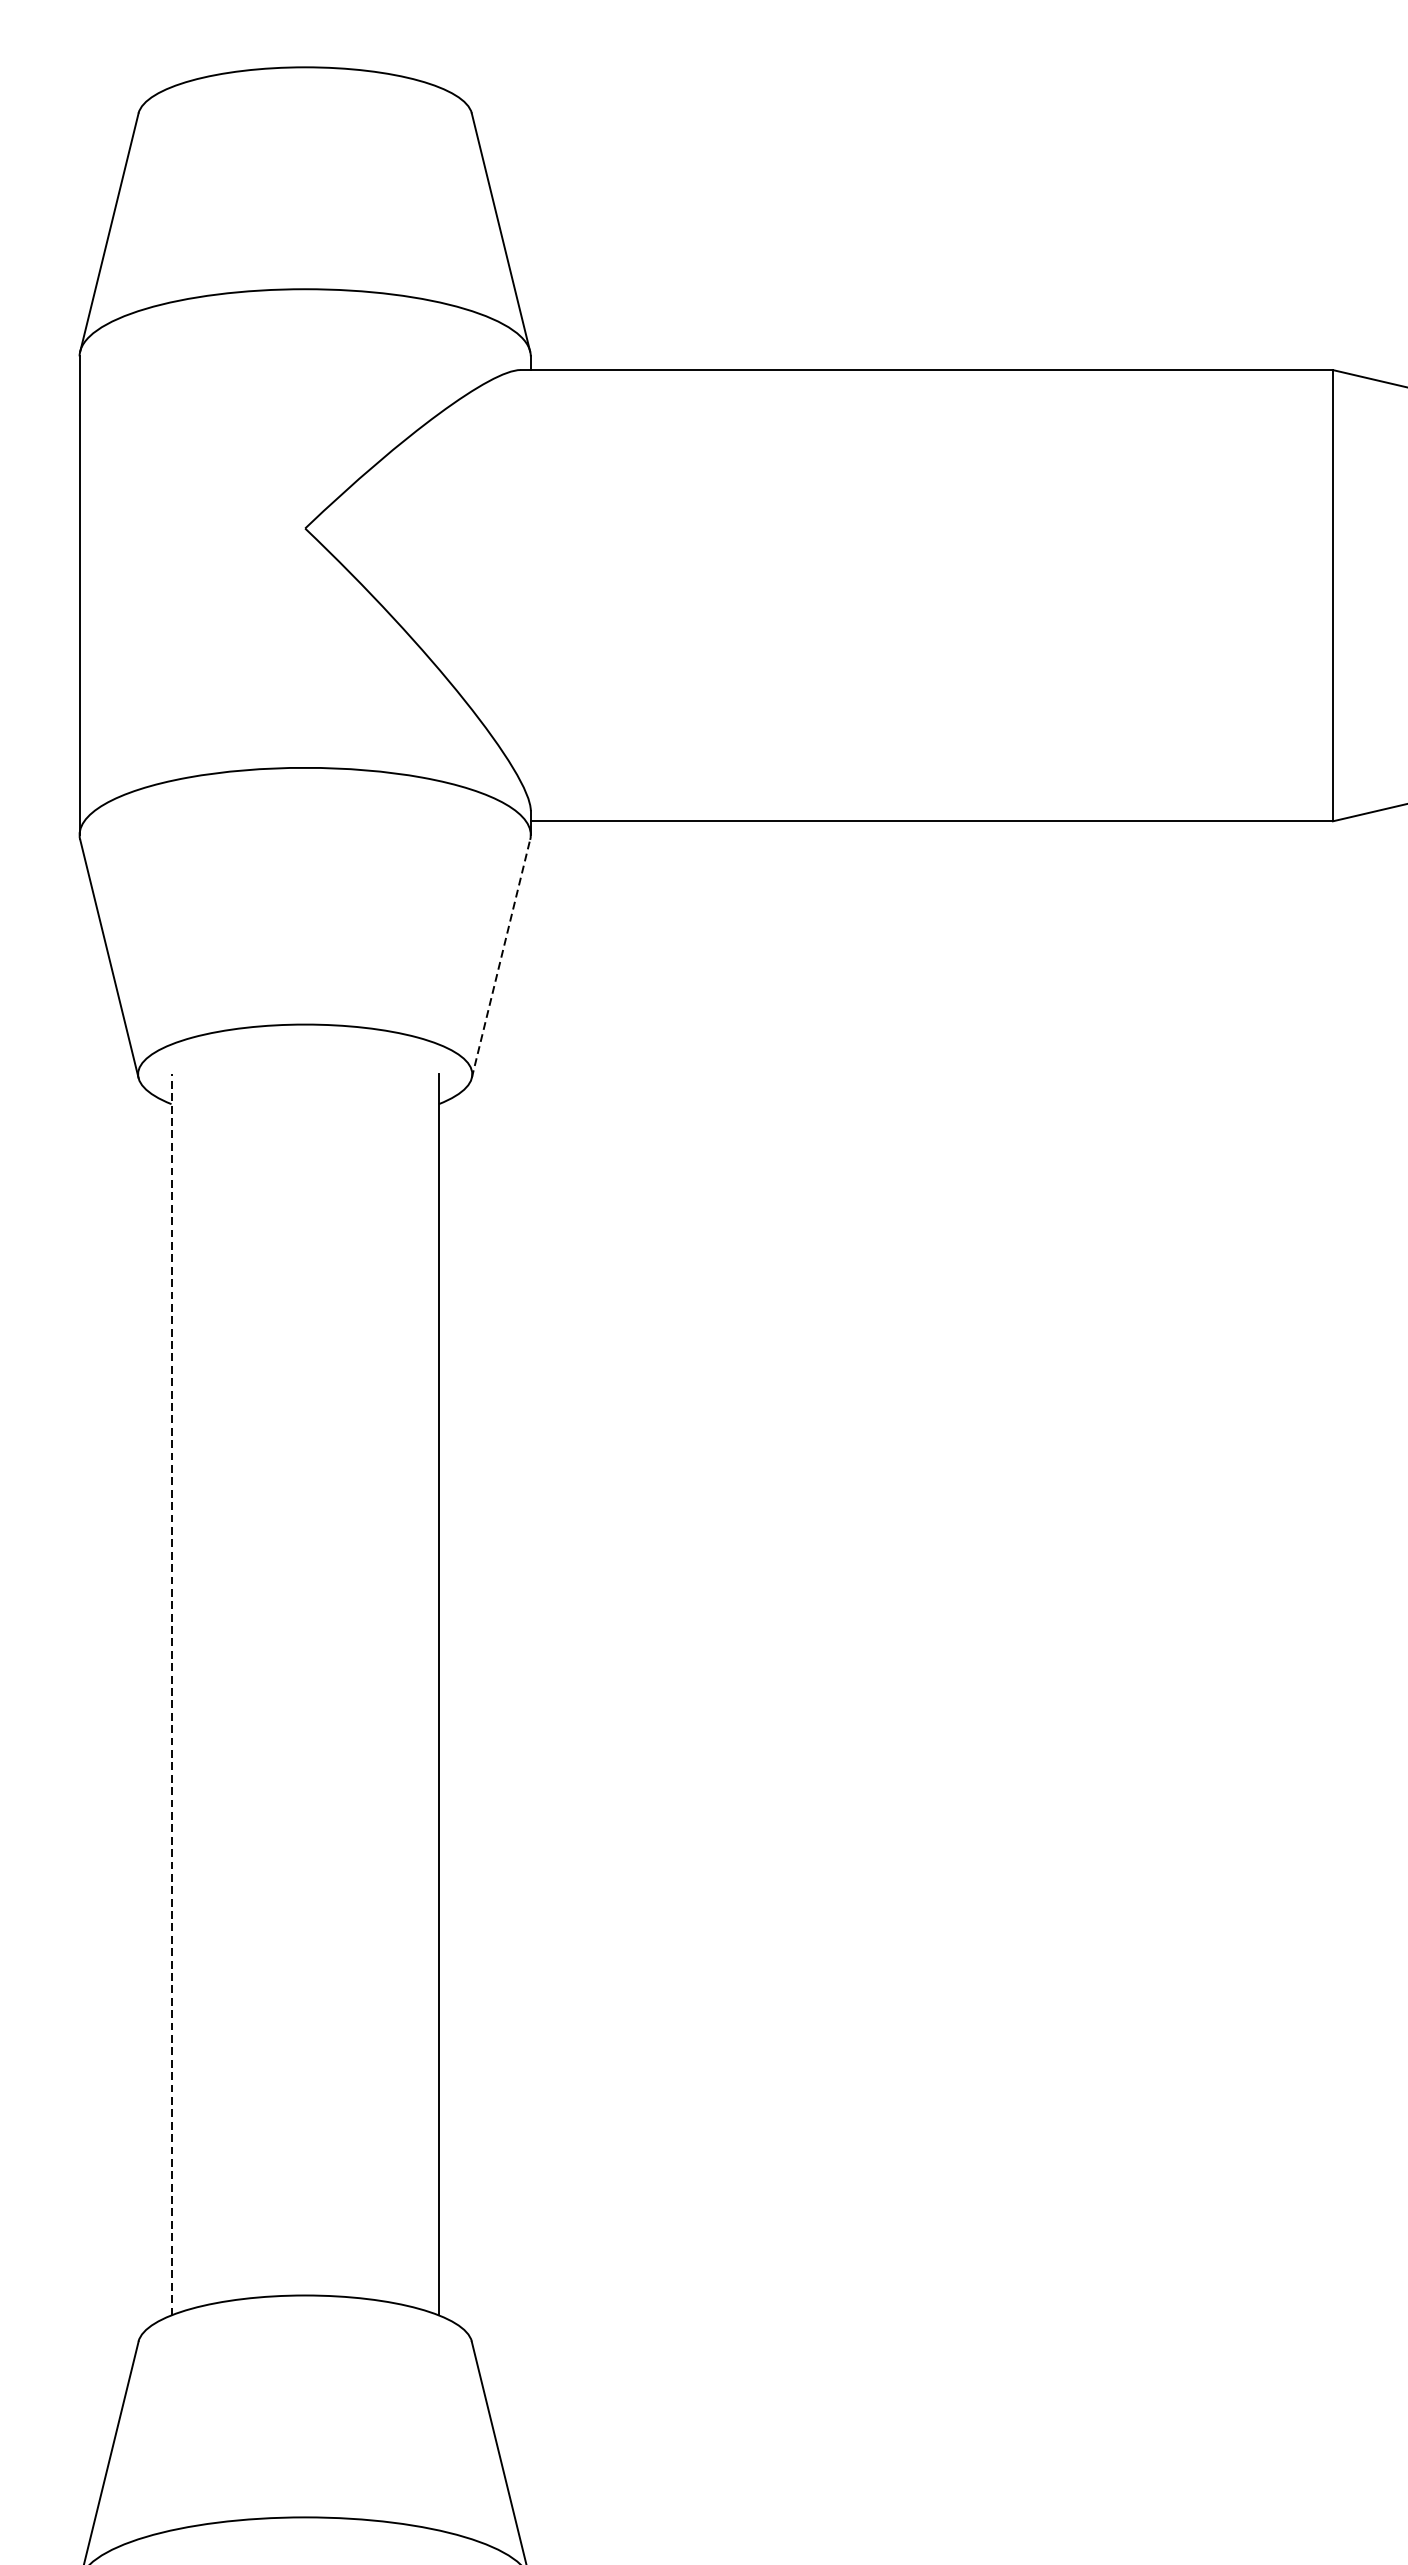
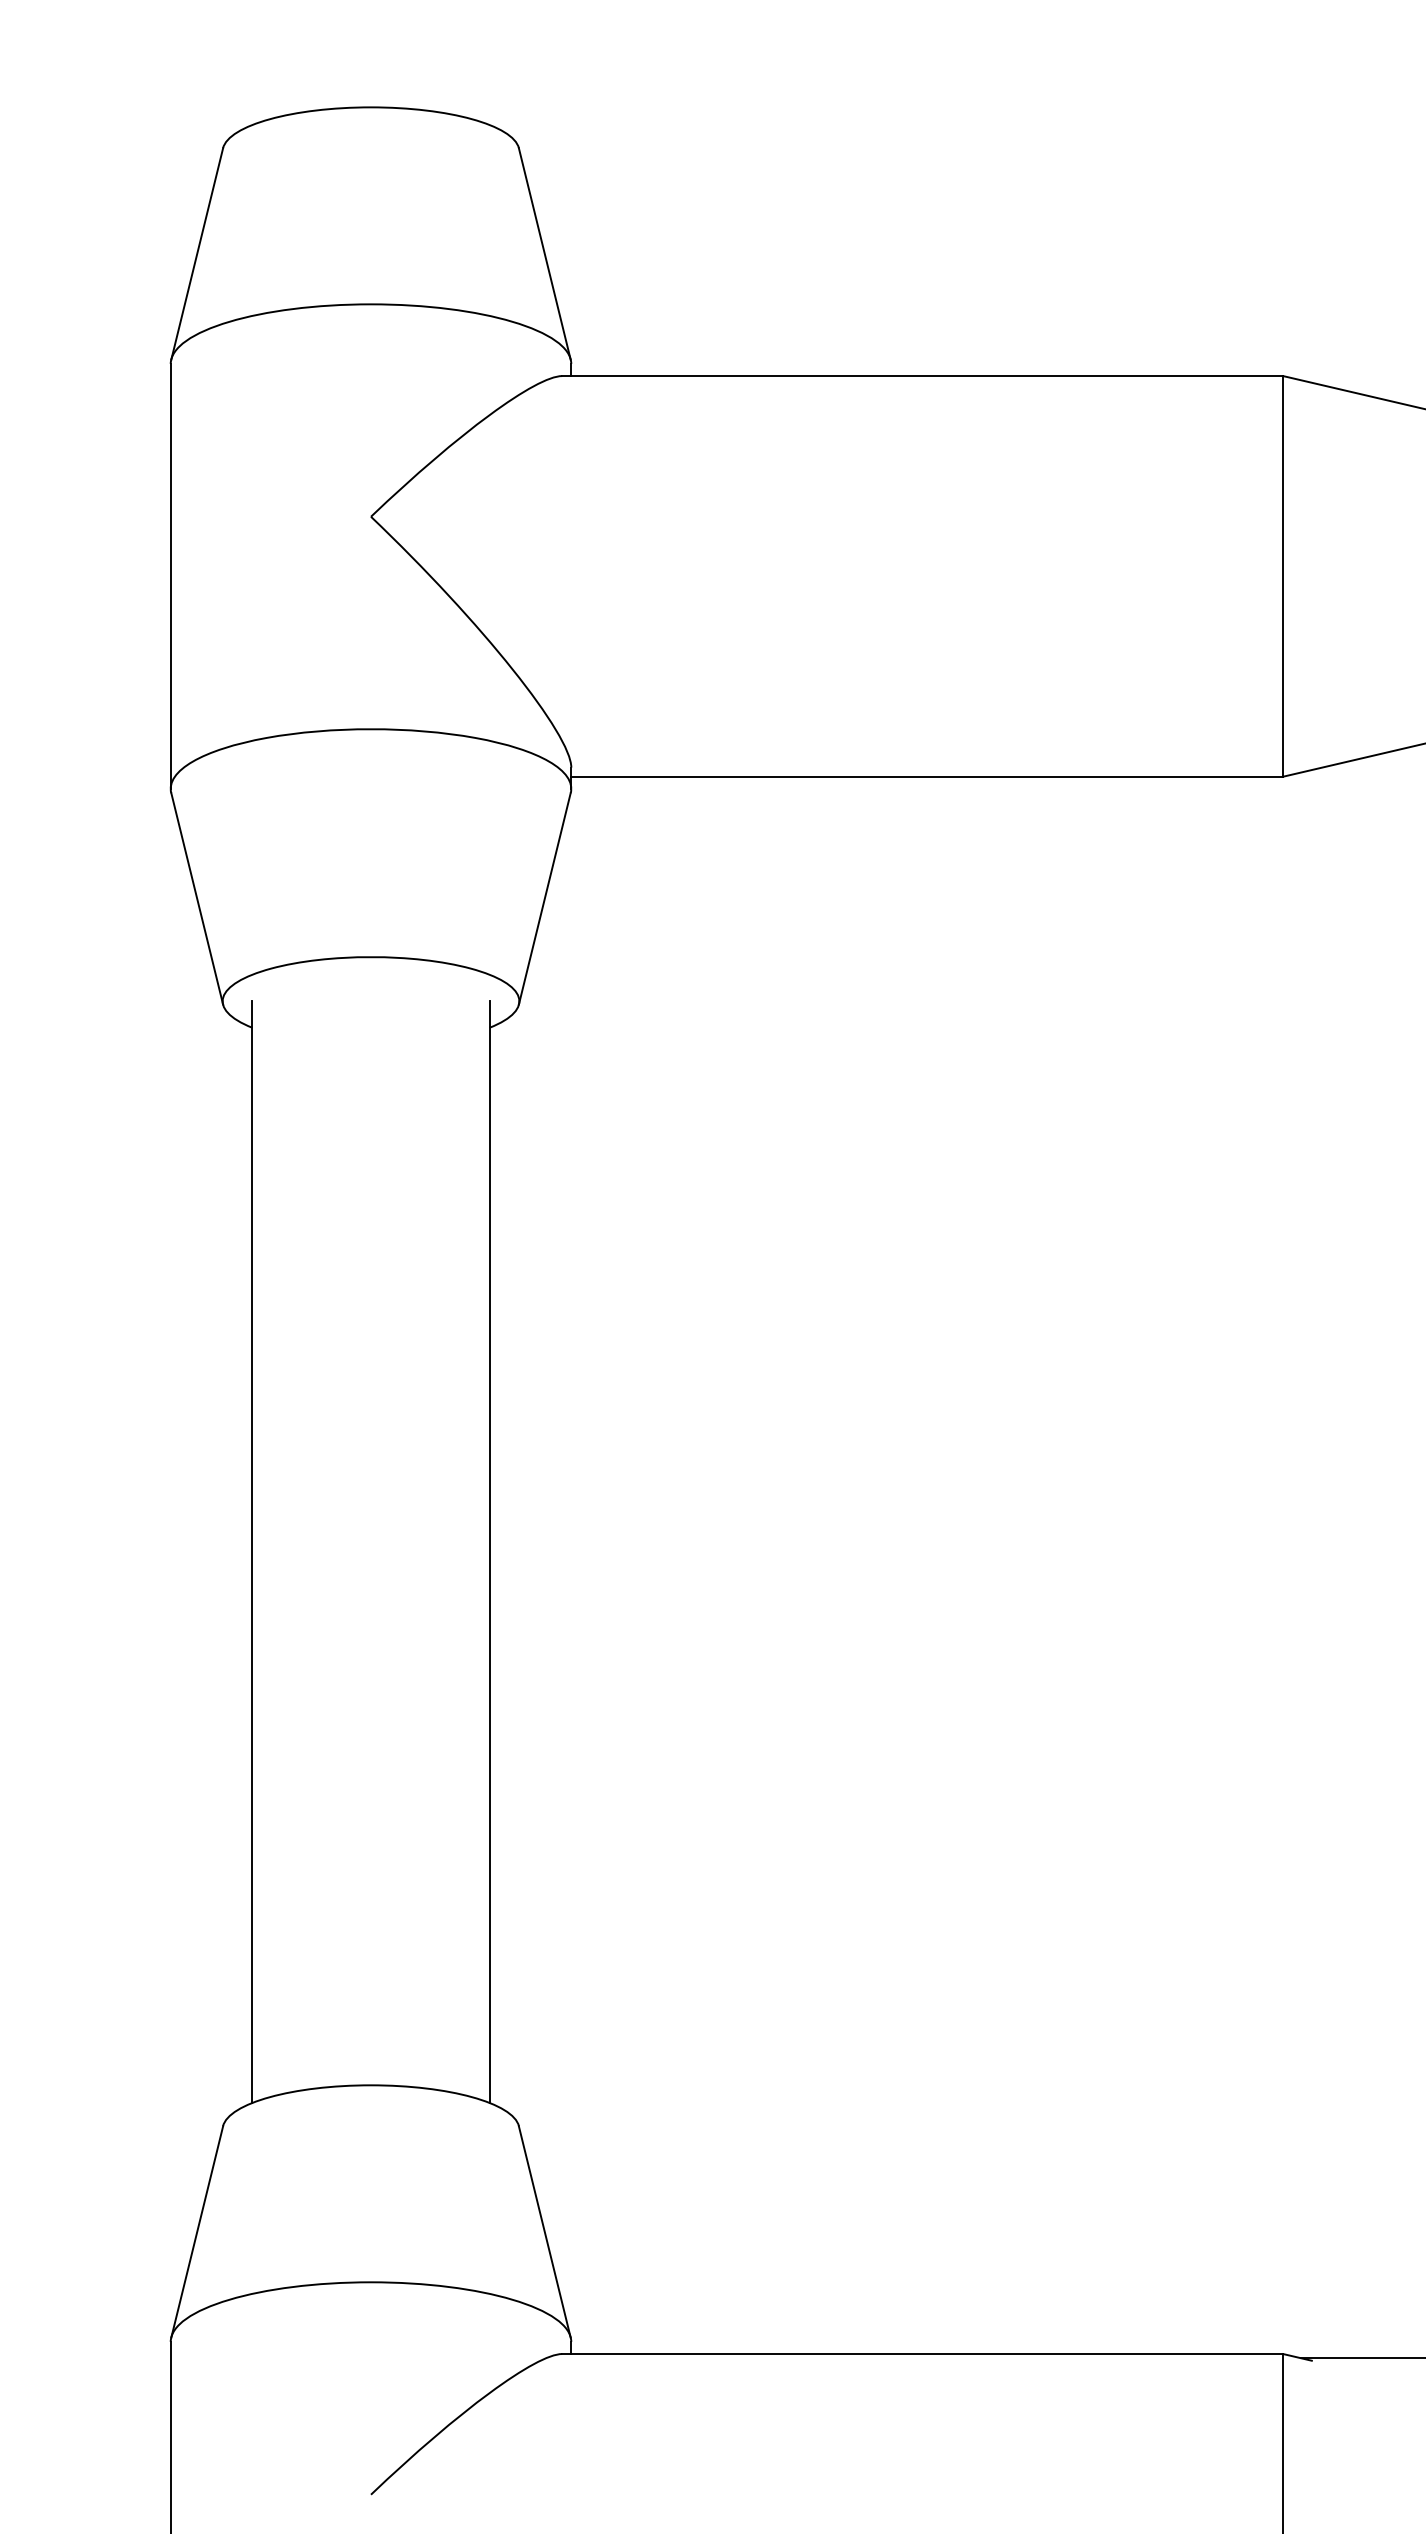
line: (500, 958) -> (544, 898), dashed -> solid
line: (171, 1695) -> (252, 1552), dashed -> solid

